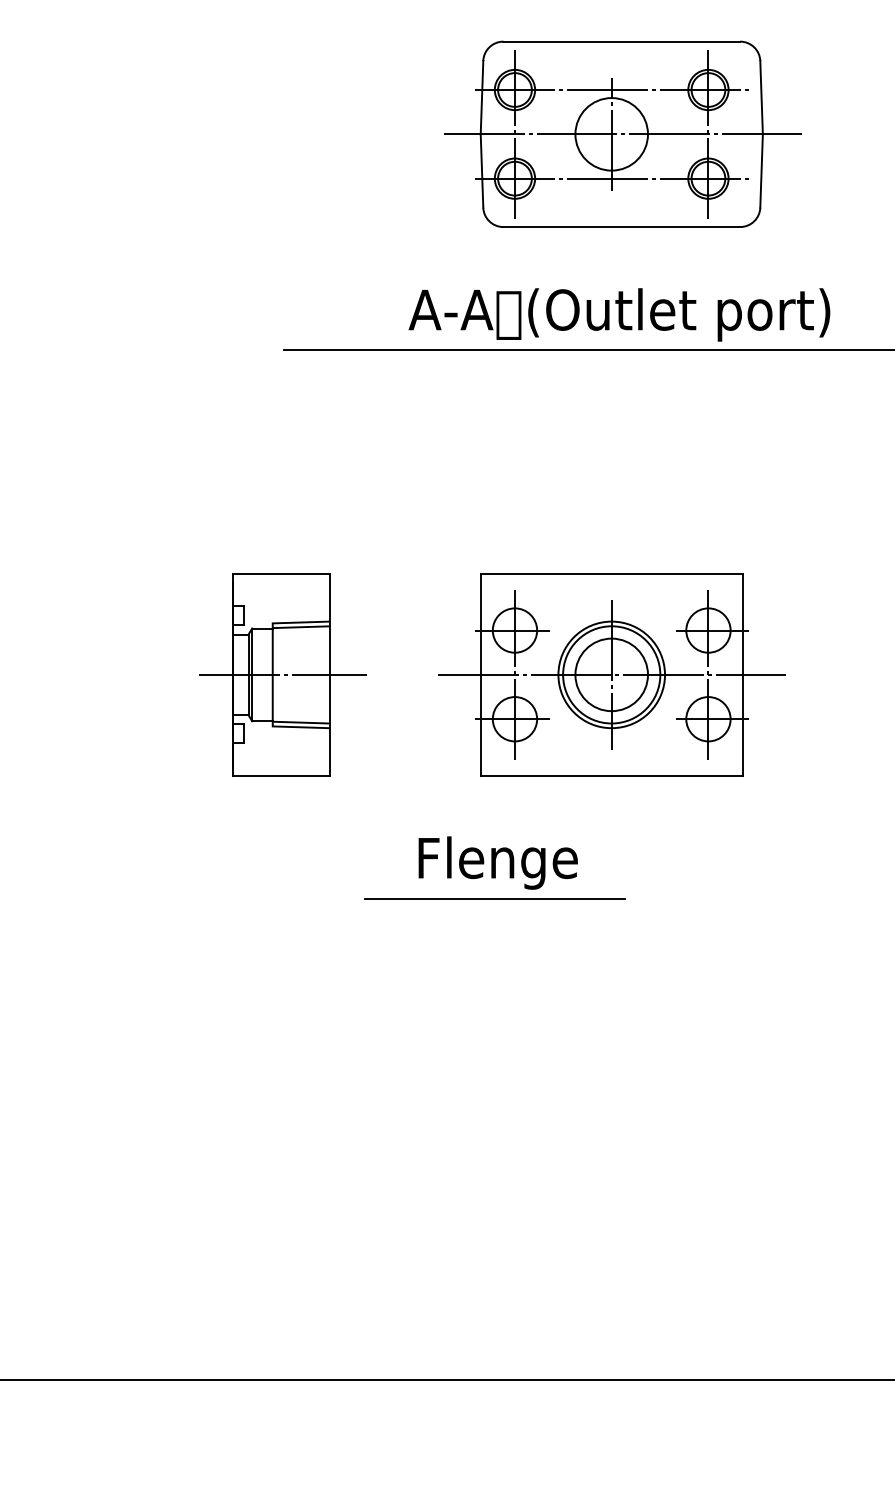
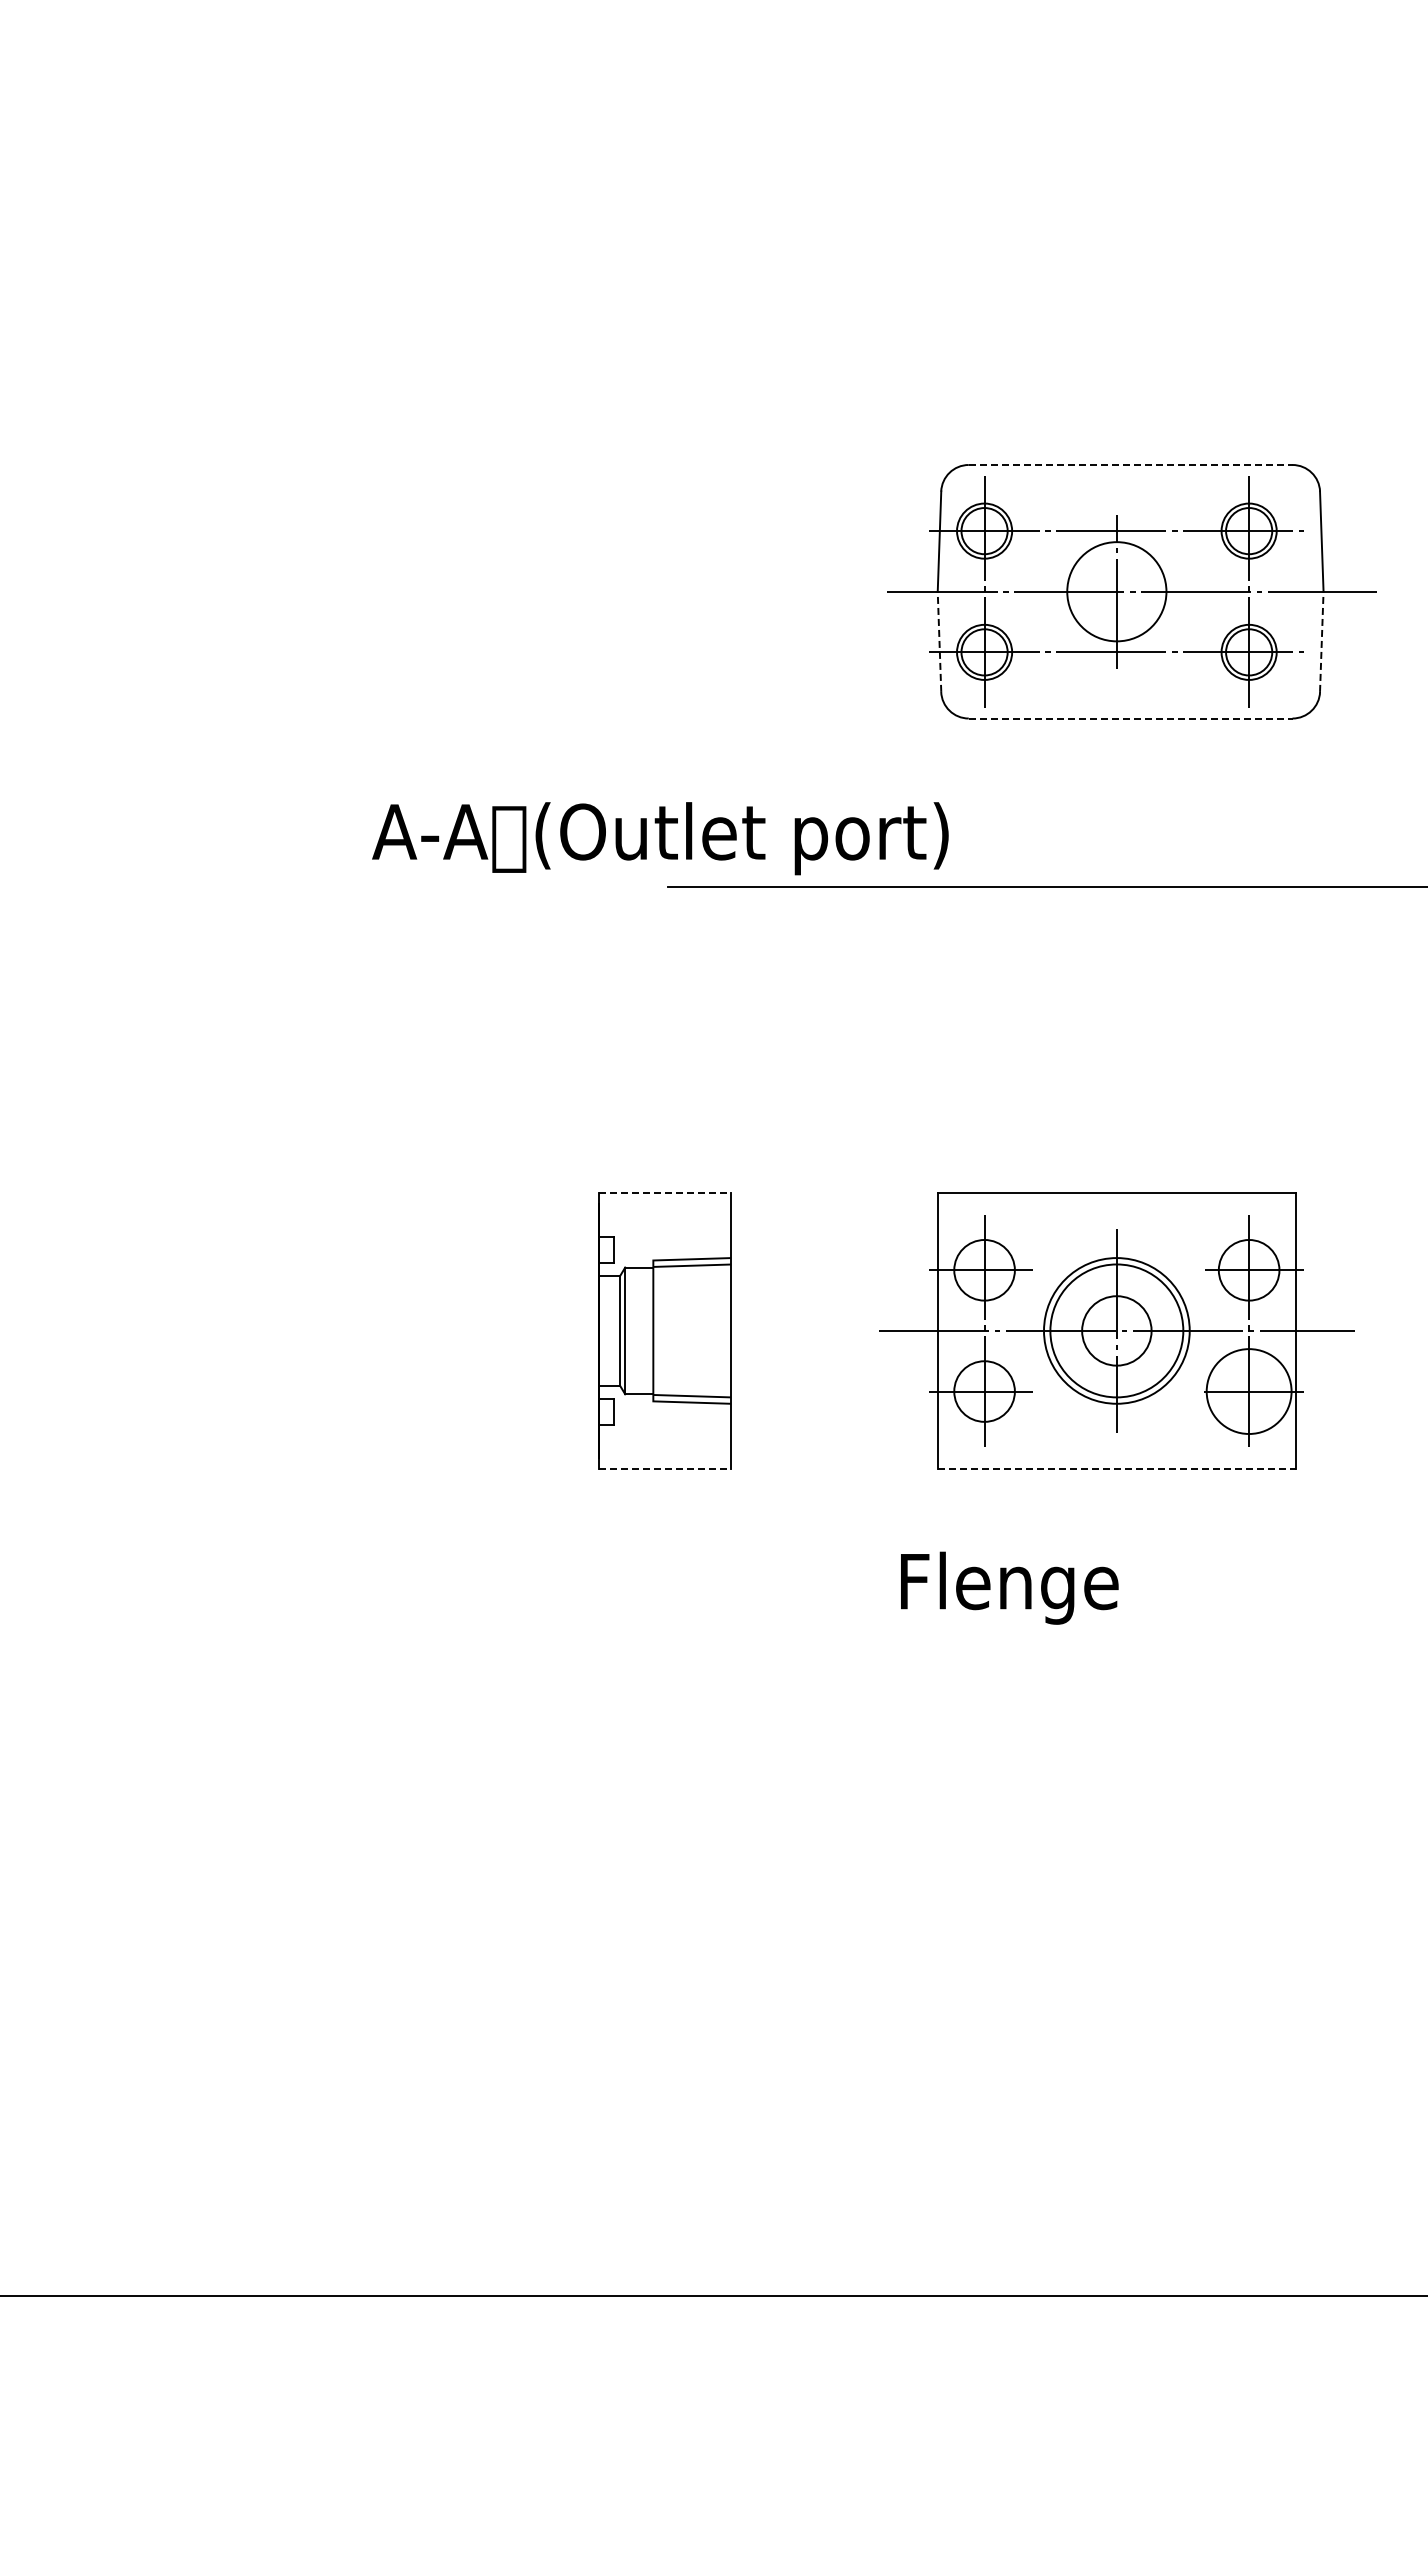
line: (621, 42) -> (1130, 465), solid -> dashed
line: (482, 170) -> (939, 641), solid -> dashed
line: (761, 170) -> (1321, 641), solid -> dashed
line: (621, 227) -> (1130, 718), solid -> dashed
text: (619, 314) -> (660, 838), moved
line: (281, 574) -> (665, 1193), solid -> dashed
line: (283, 674) -> (667, 1330), removed
circle: (611, 674) -> (1116, 1330), size x0.7
circle: (707, 719) -> (1248, 1391), size x1.4
line: (281, 775) -> (665, 1468), solid -> dashed
line: (612, 775) -> (1117, 1468), solid -> dashed
text: (498, 862) -> (1009, 1587), moved
line: (494, 898) -> (956, 1636), removed

